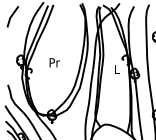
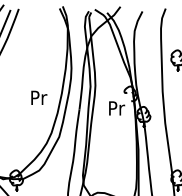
text: (54, 62) -> (38, 97), moved
text: (117, 69) -> (117, 108), L -> Pr

